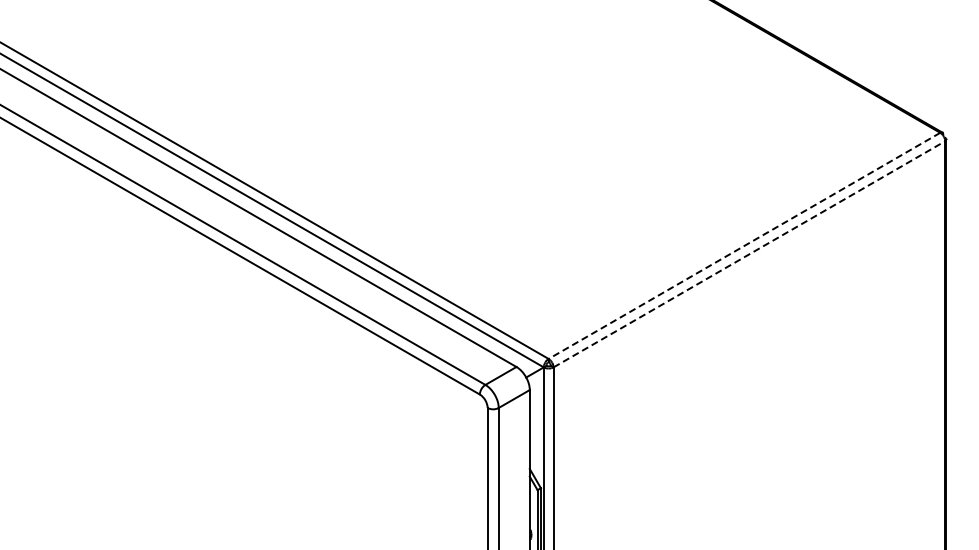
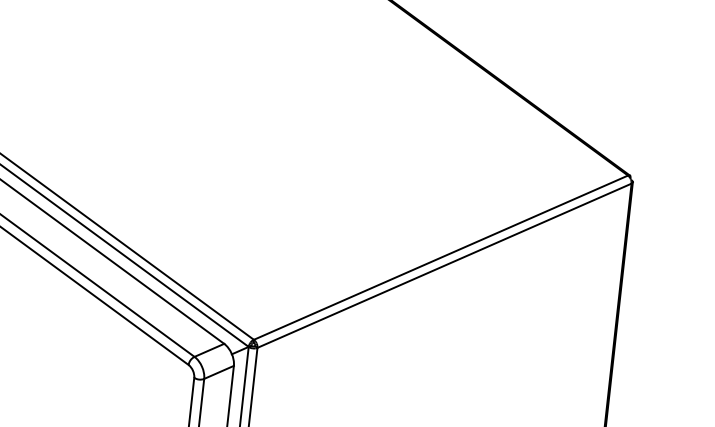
line: (744, 246) -> (440, 258), dashed -> solid
line: (749, 254) -> (444, 265), dashed -> solid

